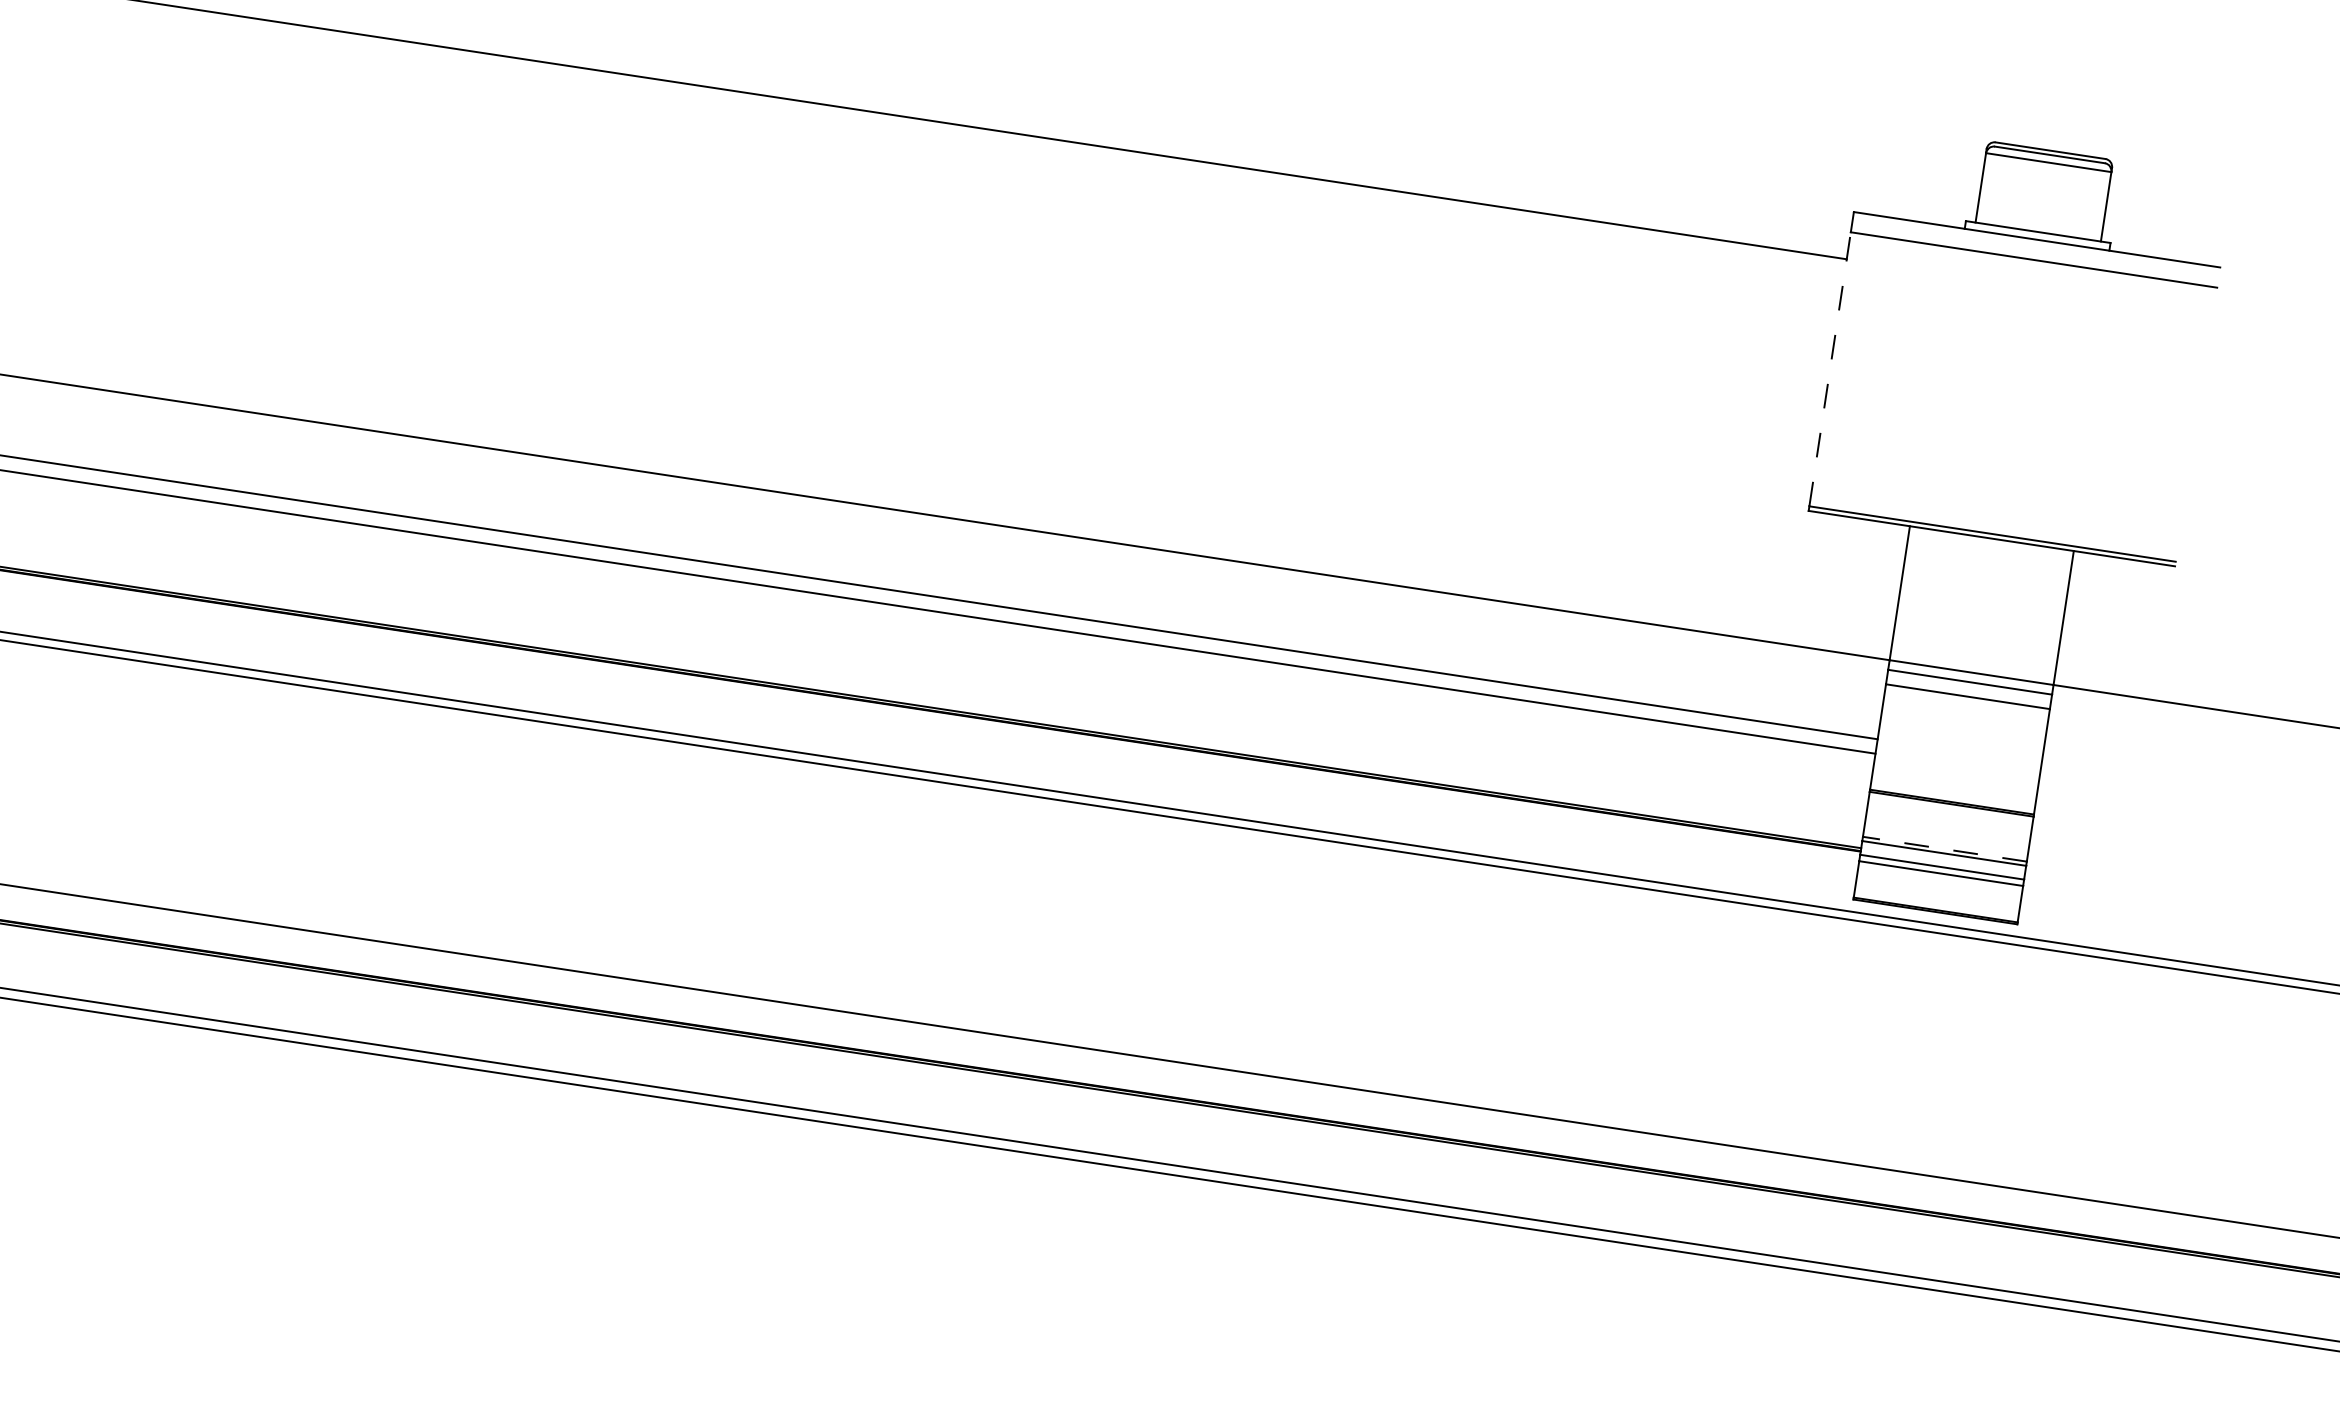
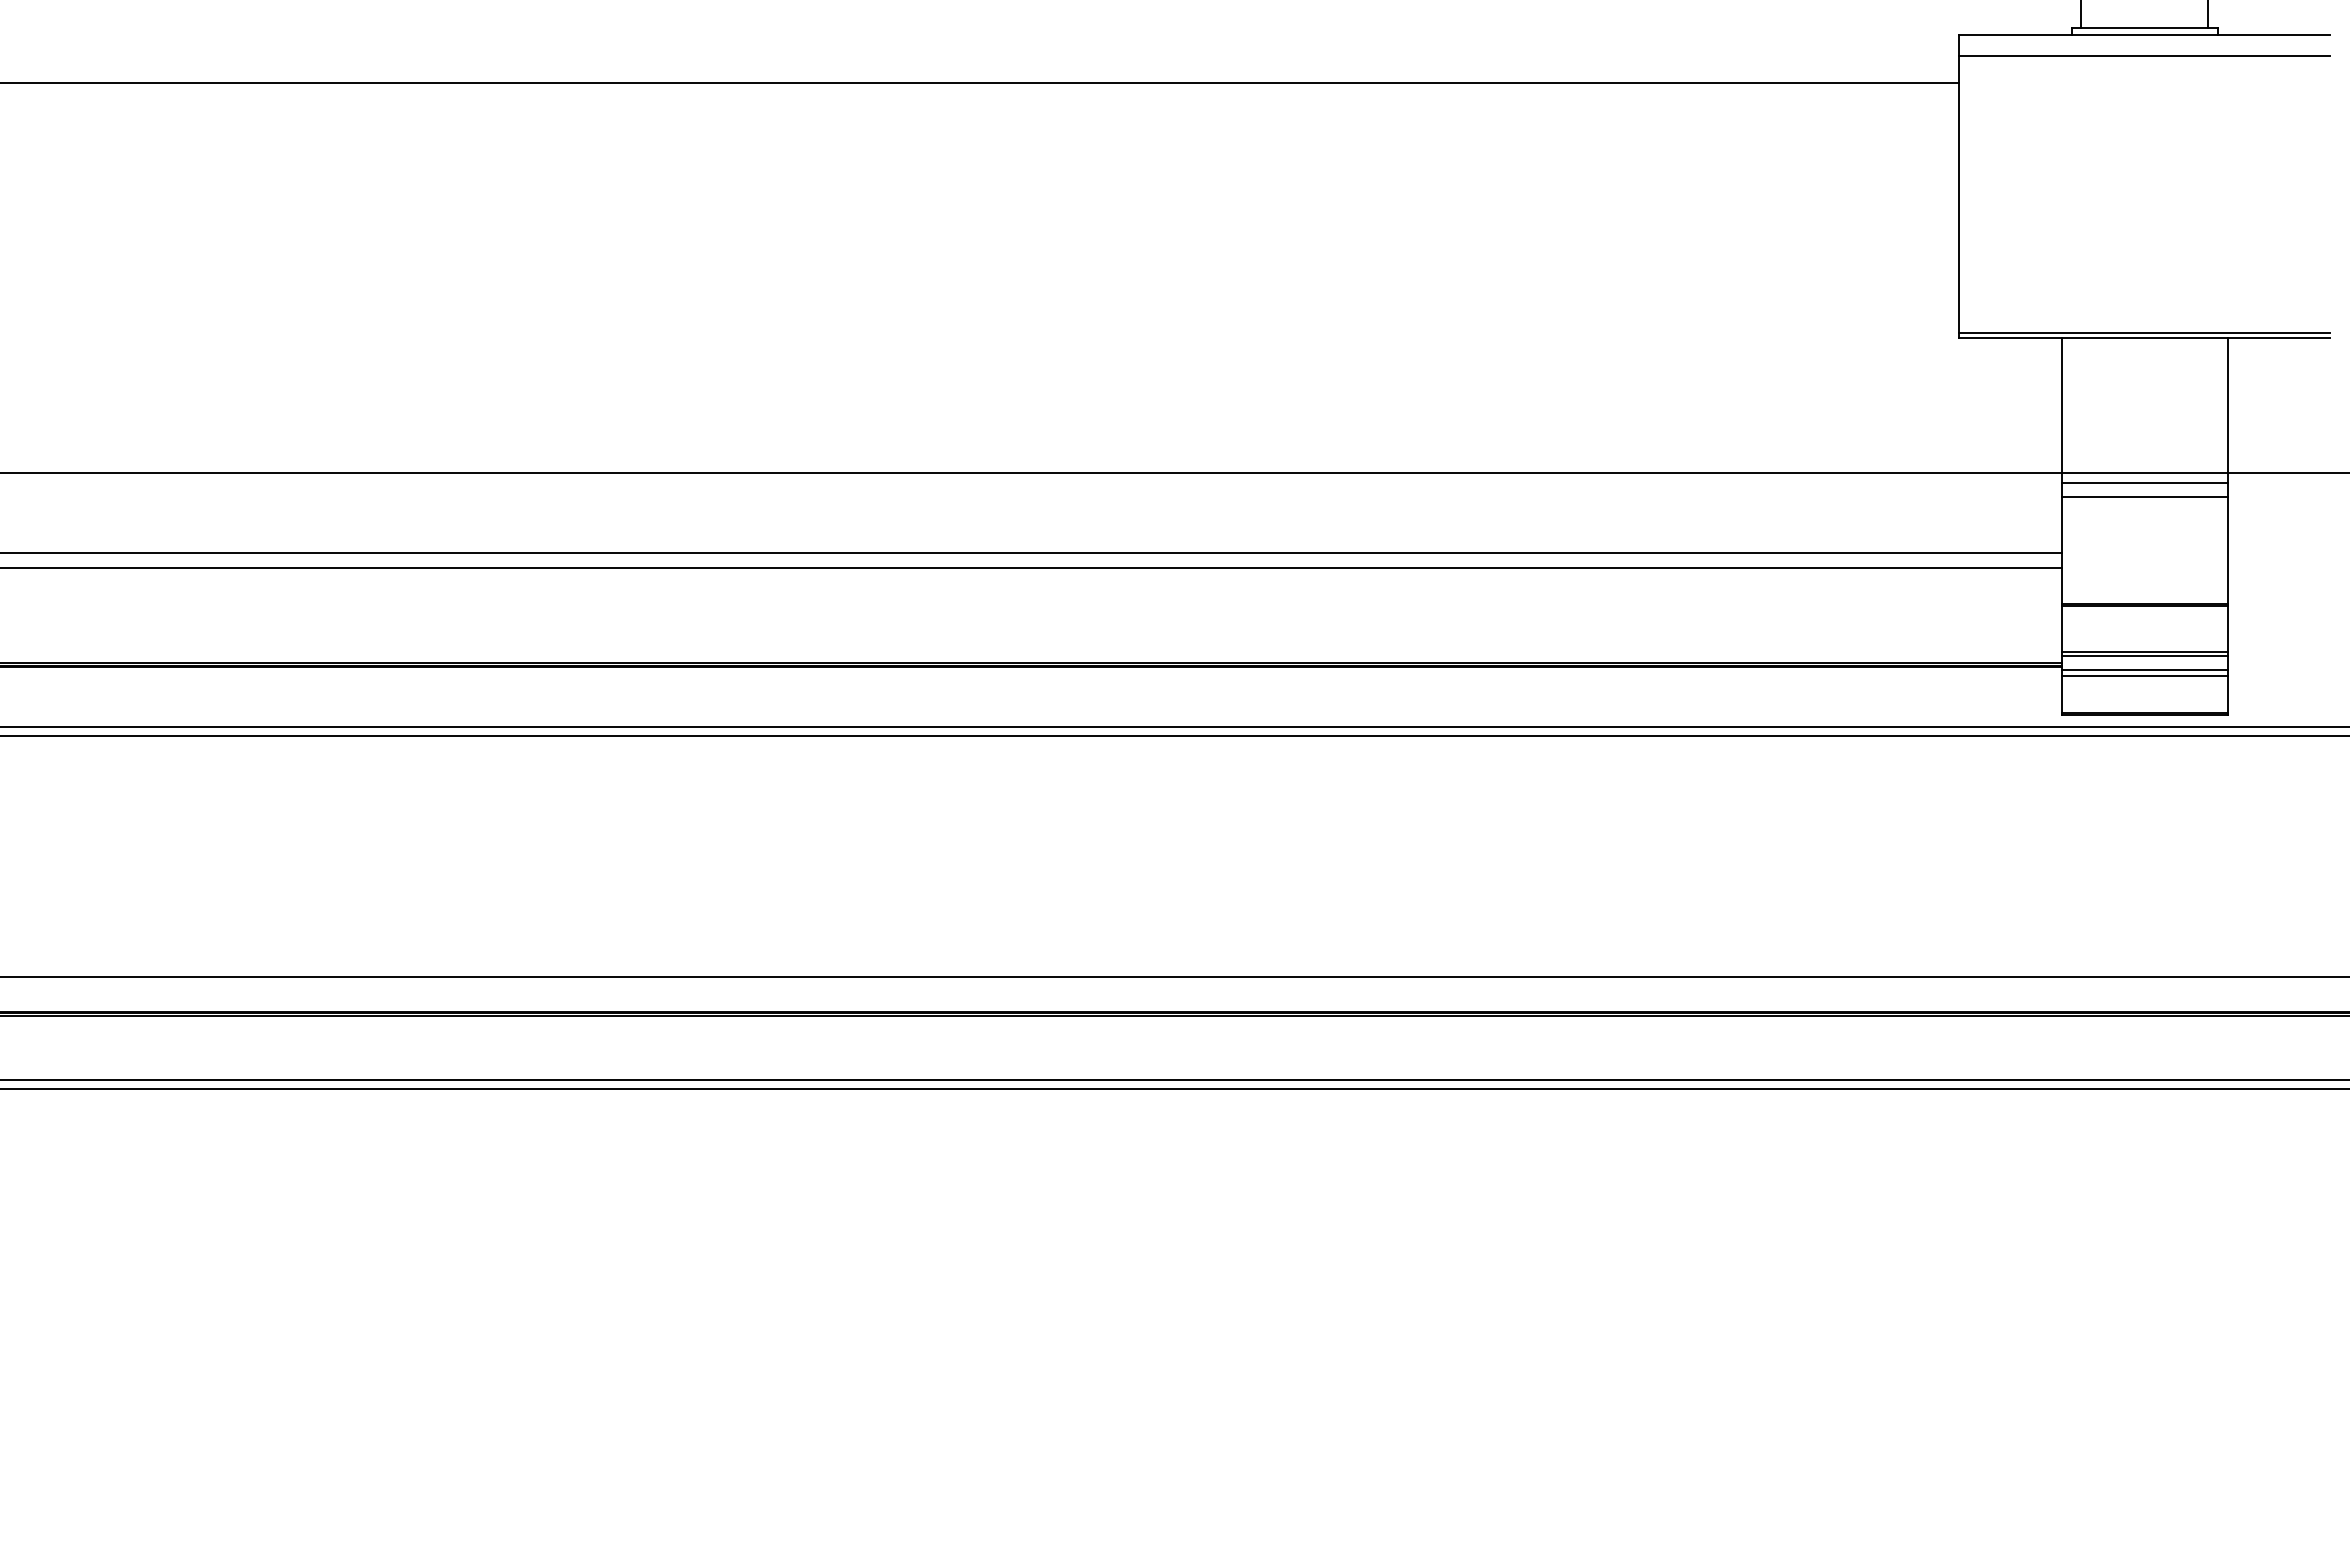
line: (1830, 369) -> (1959, 194), dashed -> solid
line: (1944, 848) -> (2144, 651), dashed -> solid

